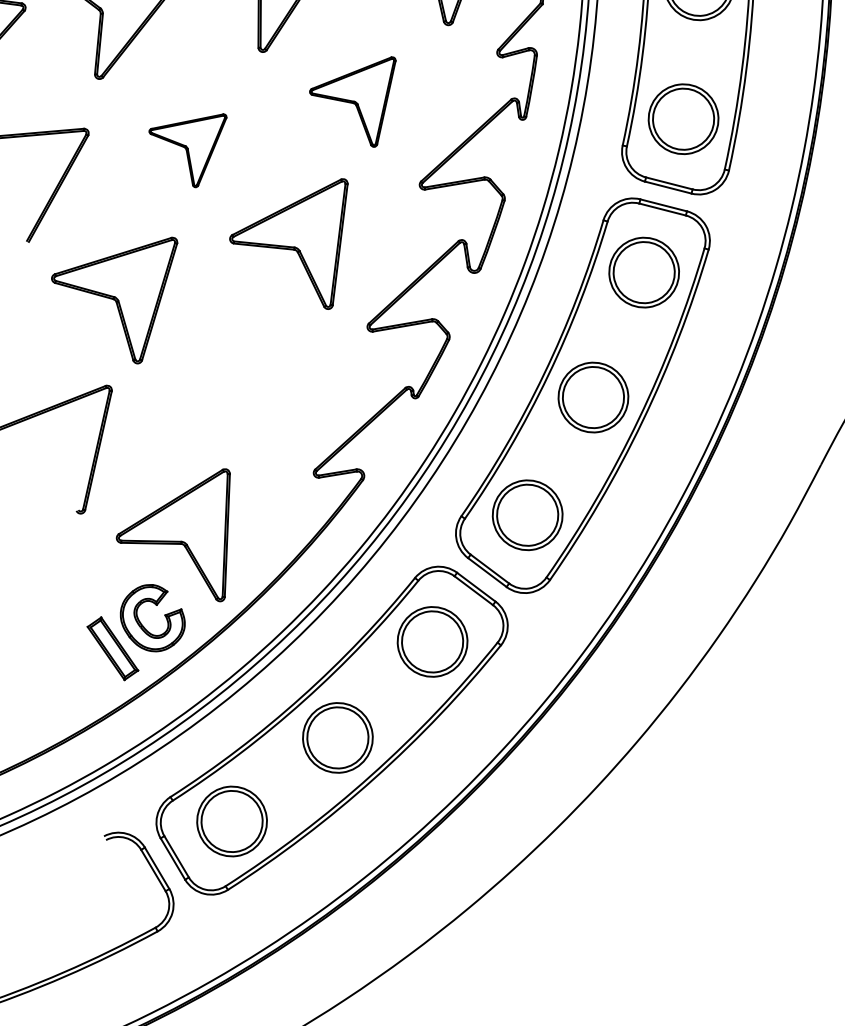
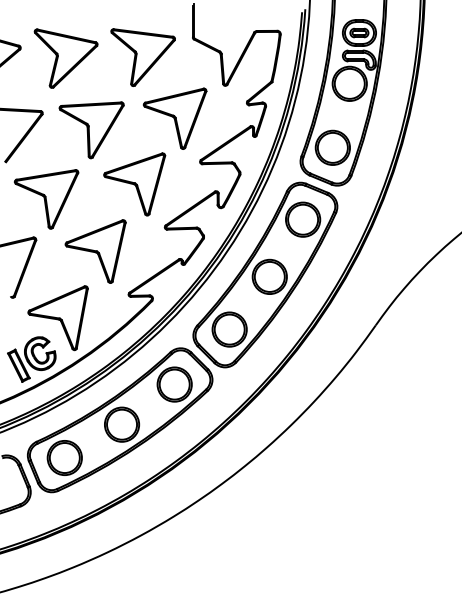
part: (355, 105) -> (174, 118), size x1.43
part: (191, 153) -> (91, 130), size x1.67
part: (234, 396) -> (95, 251), added

